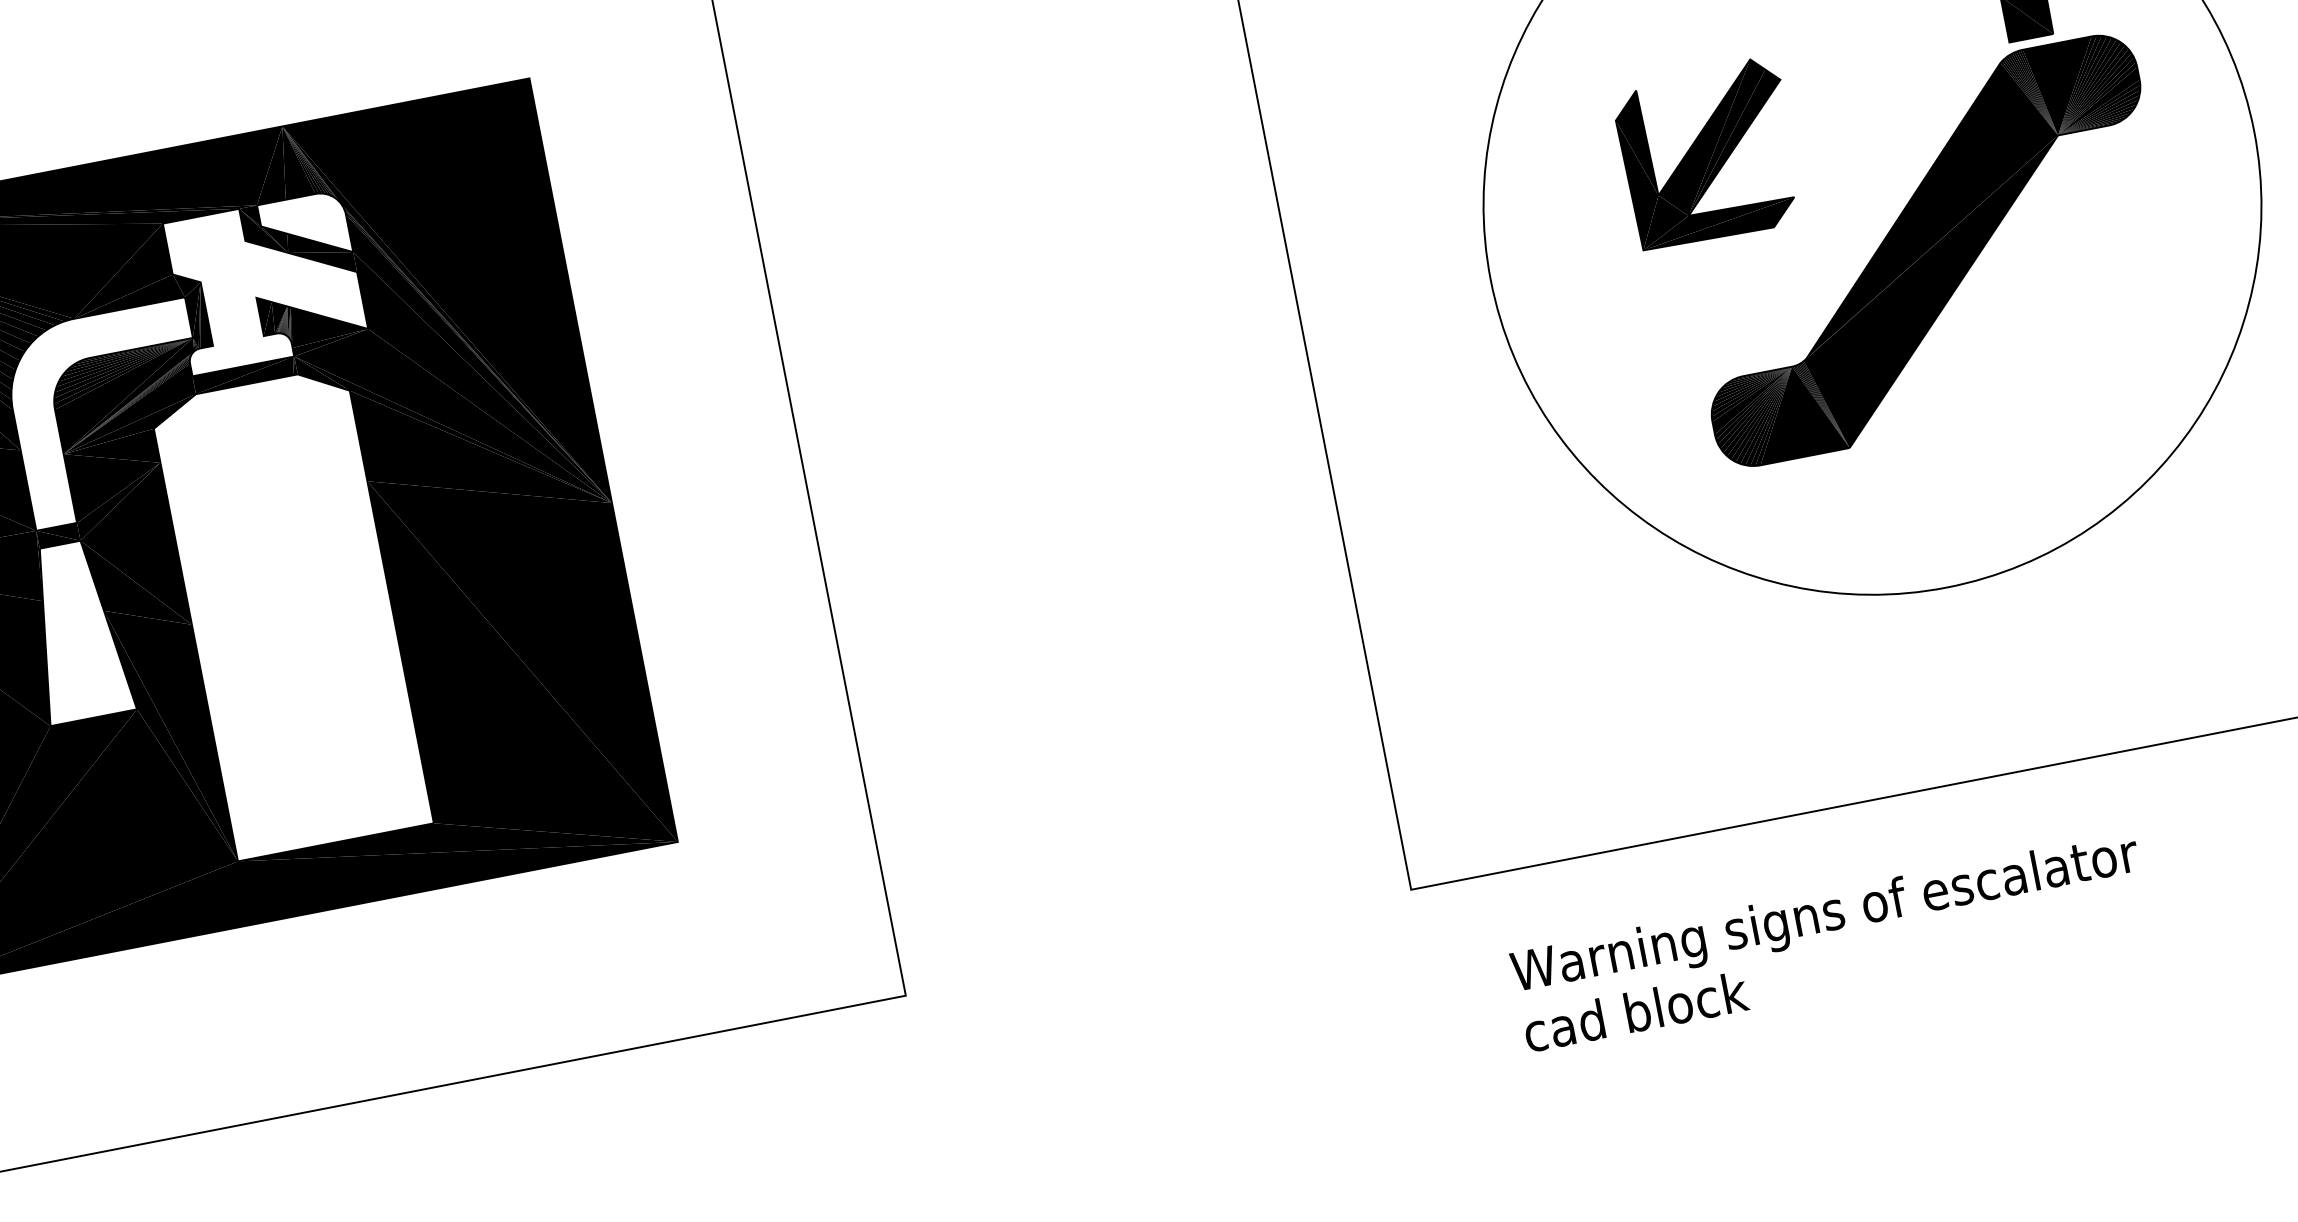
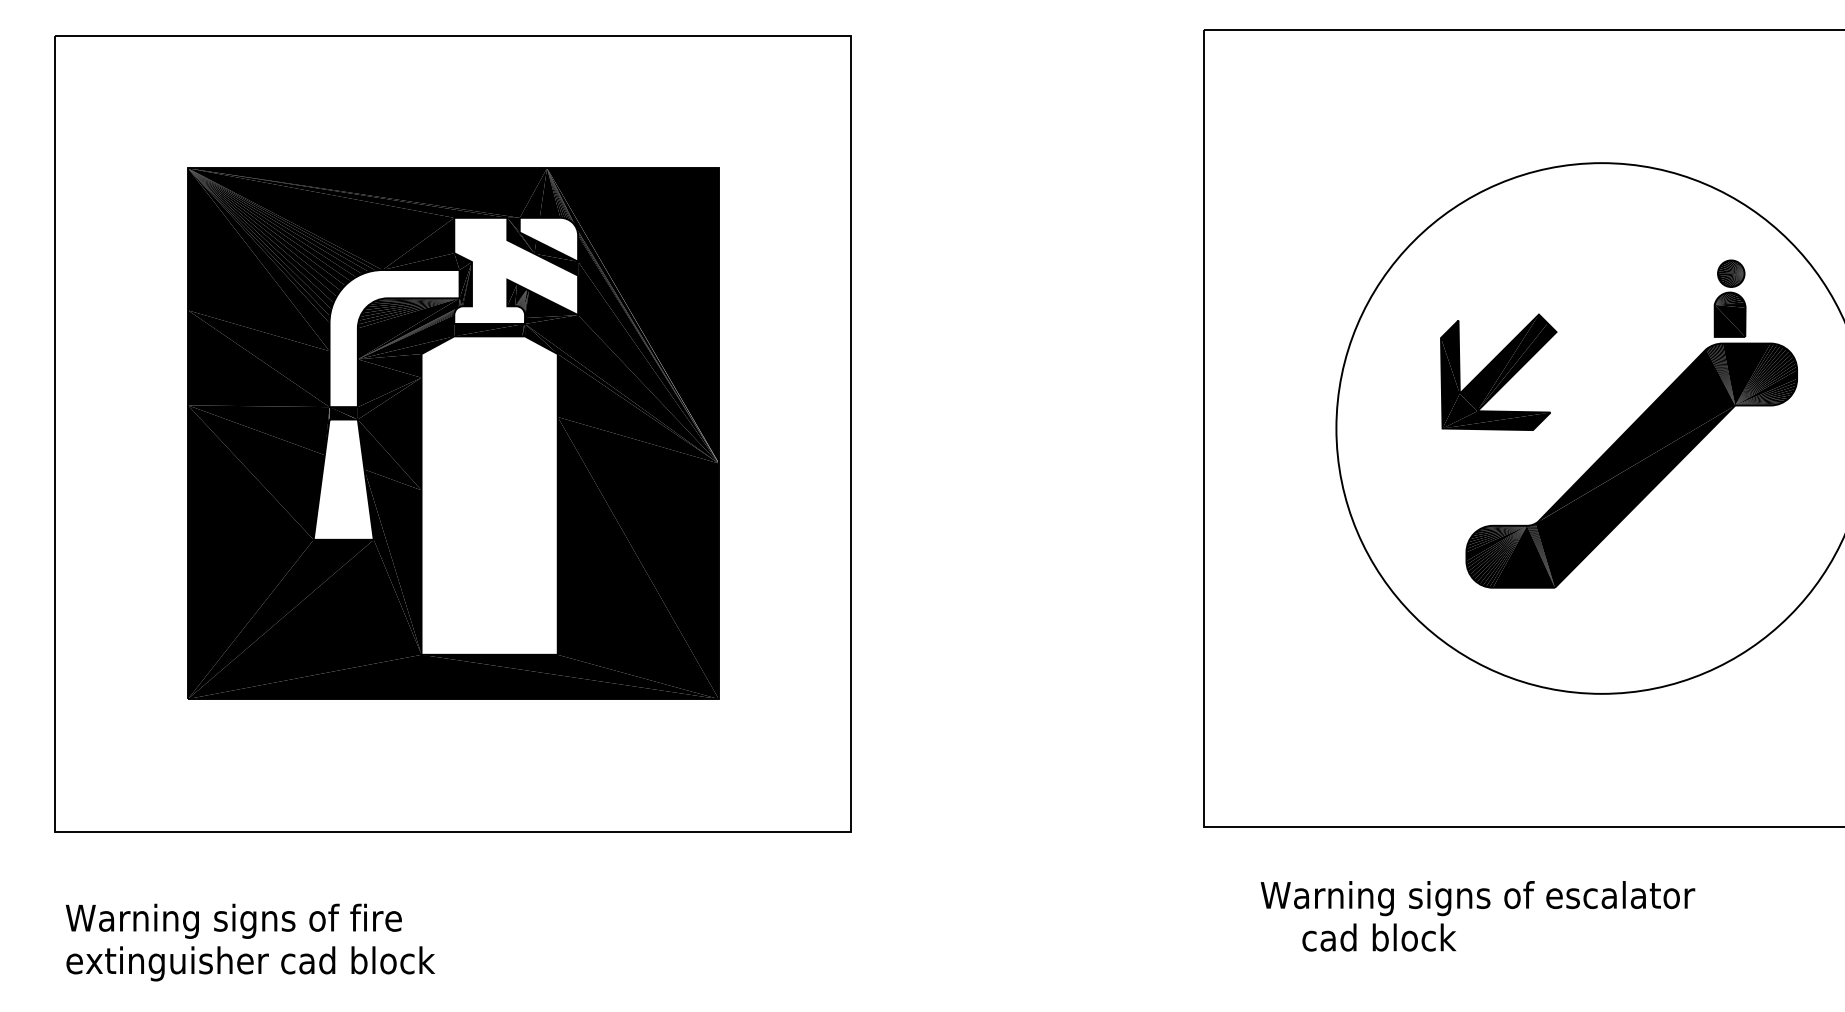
text: (1636, 1011) -> (1379, 937), moved

